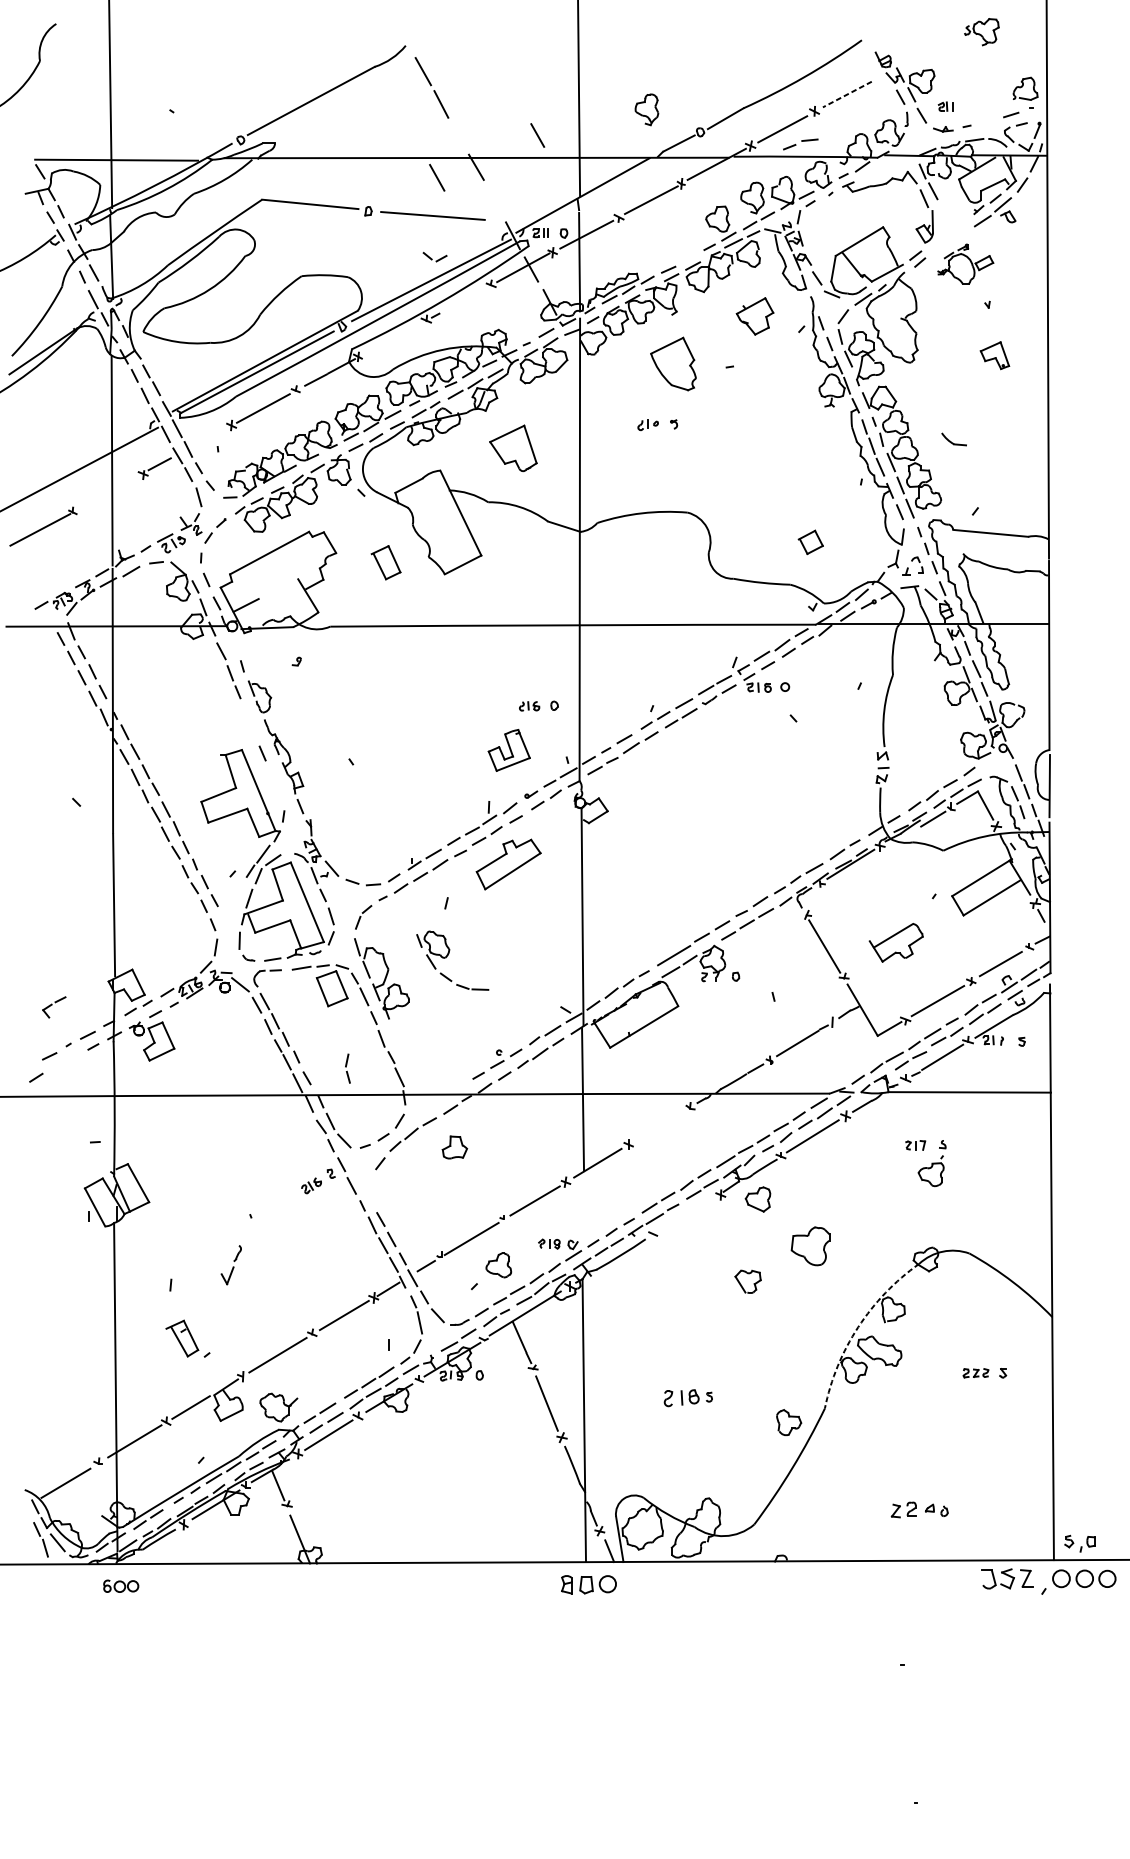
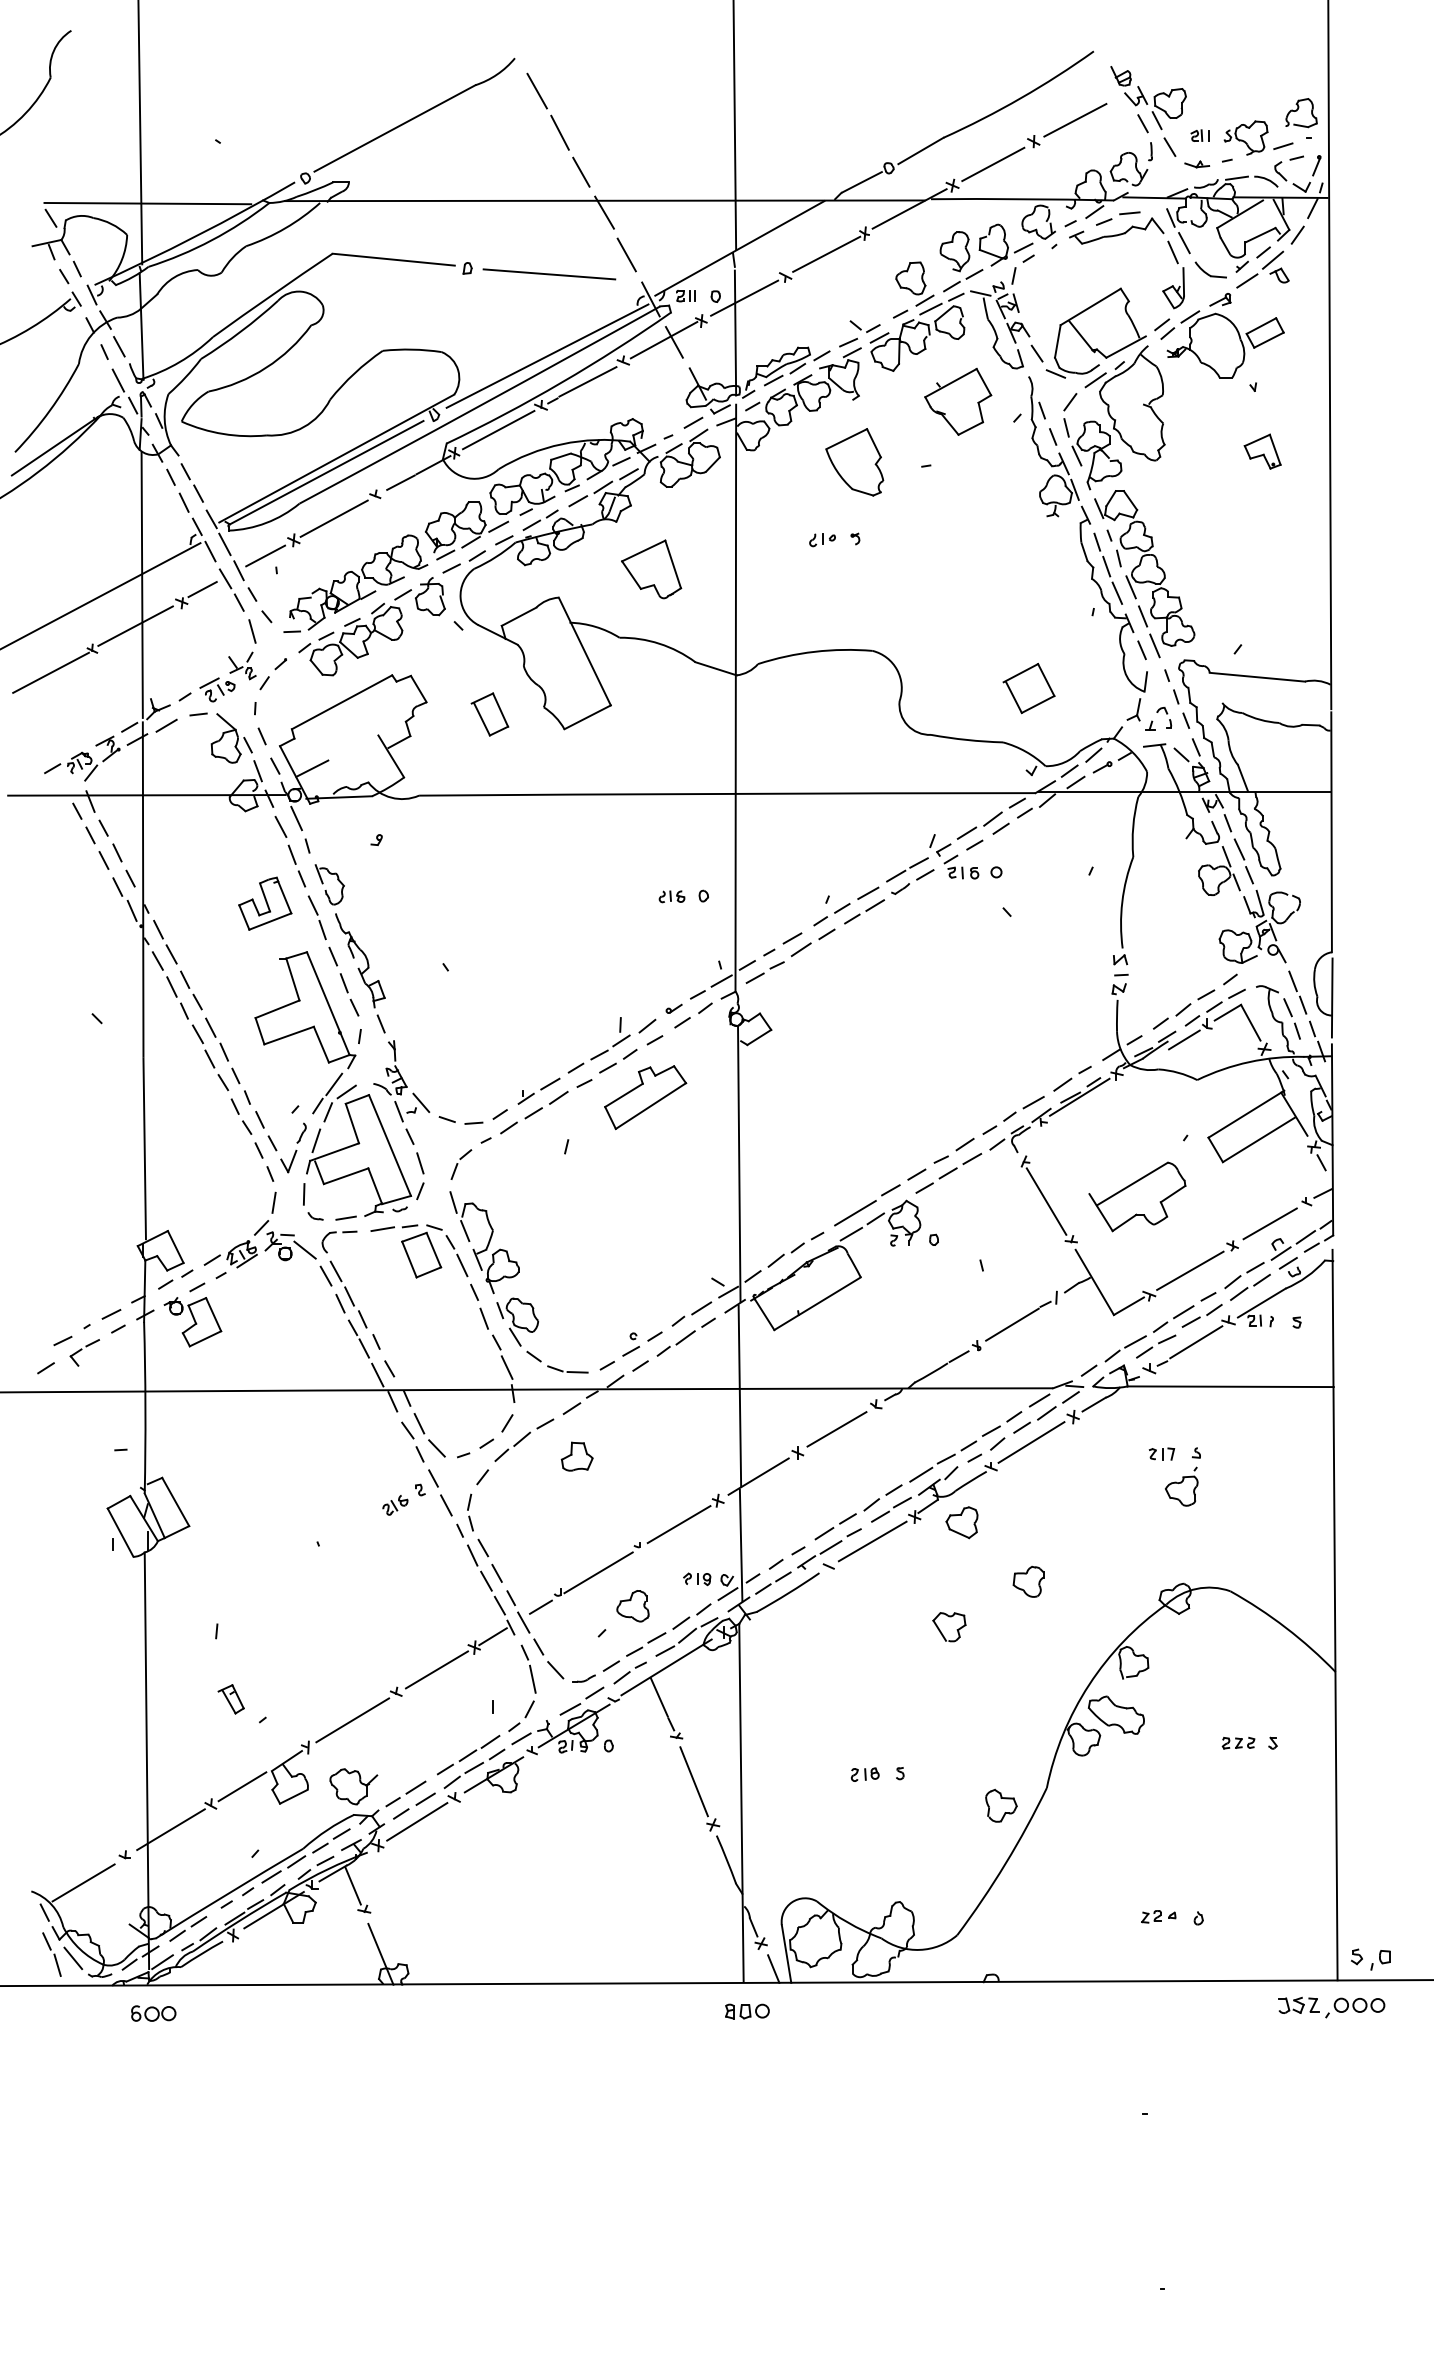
part: (981, 31) -> (1245, 137), moved
line: (846, 94) -> (1074, 120), dashed -> solid
part: (646, 109) -> (820, 139), removed
line: (537, 134) -> (581, 171), moved
part: (800, 144) -> (1118, 218), moved
line: (436, 177) -> (626, 254), moved
part: (434, 257) -> (864, 326), moved
part: (965, 264) -> (1225, 335), size x1.67
line: (462, 300) -> (587, 381), added
part: (755, 316) -> (958, 401), size x1.43
line: (392, 338) -> (498, 429), added
line: (209, 437) -> (265, 555), added
part: (953, 439) -> (1210, 269), moved
line: (106, 492) -> (135, 625), added
part: (810, 542) -> (1028, 688), size x1.67
line: (233, 644) -> (296, 818), added
part: (249, 722) -> (316, 917), added
part: (509, 750) -> (265, 903), moved
part: (275, 783) -> (349, 994), added
part: (896, 942) -> (1137, 1196), size x1.43
part: (447, 955) -> (536, 1329), moved
part: (54, 1007) -> (84, 1352), moved
part: (347, 1068) -> (470, 1512), moved
line: (659, 1126) -> (836, 1429), added
line: (687, 1214) -> (872, 1541), added
line: (583, 1217) -> (740, 1545), added
part: (810, 1245) -> (1028, 1581), size x0.62
part: (231, 1264) -> (293, 1147), moved
arc: (858, 1326) -> (1089, 1684), dashed -> solid
part: (181, 1338) -> (230, 1699), size x0.62
part: (682, 1397) -> (865, 1774), size x0.62
part: (912, 1509) -> (1158, 1916), size x0.62
part: (1049, 1581) -> (1331, 2007), size x0.62
part: (589, 1584) -> (747, 2011), size x0.62

